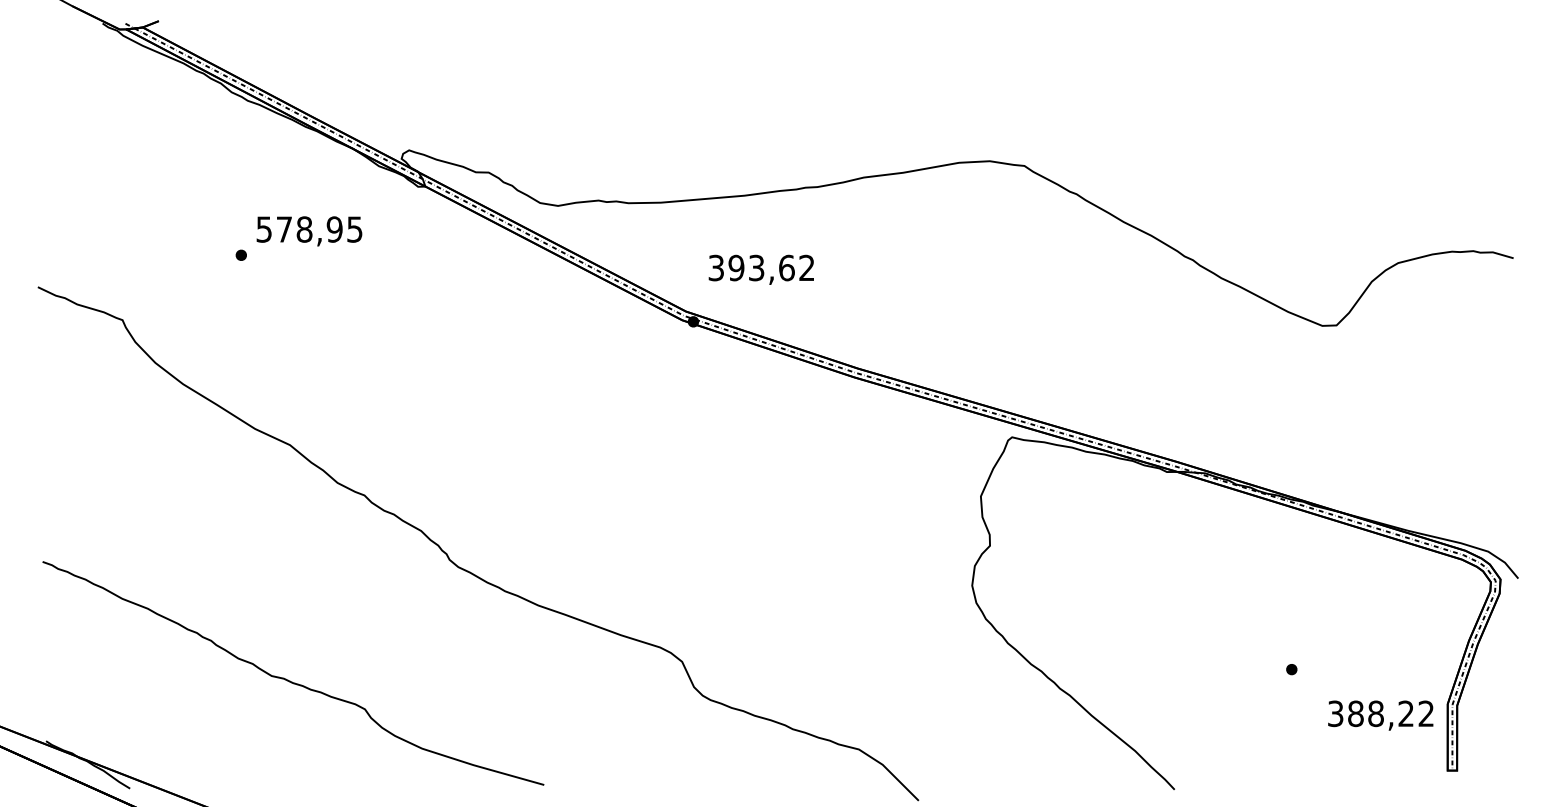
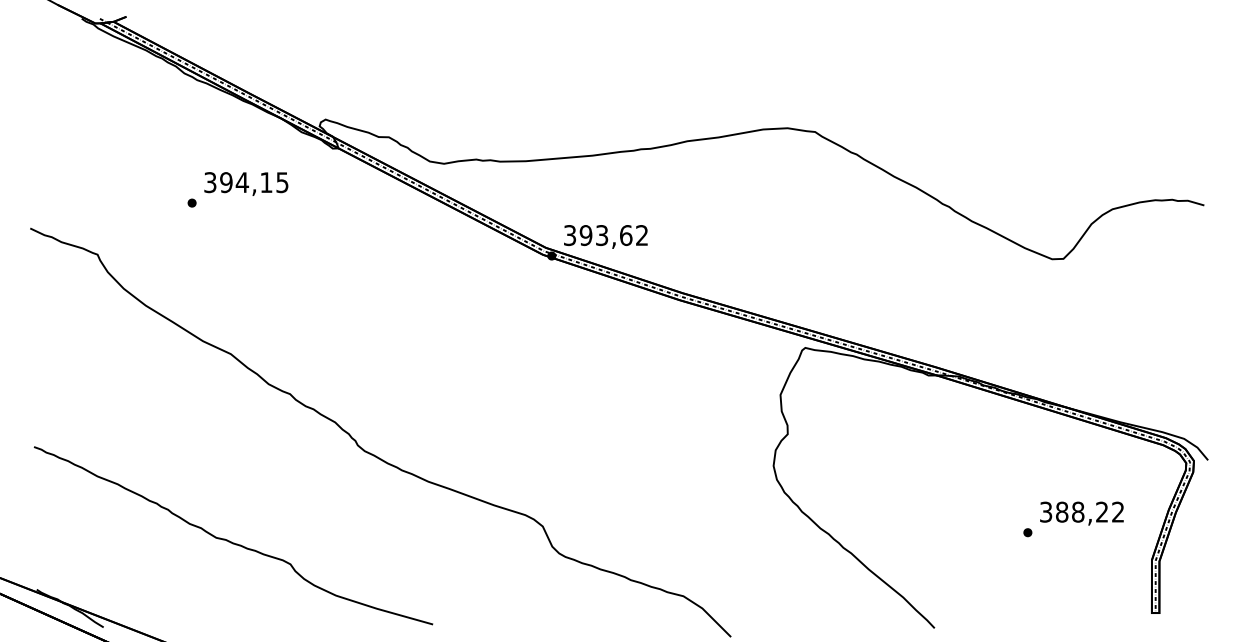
text: (299, 229) -> (238, 182), 578,95 -> 394,15
text: (760, 269) -> (605, 236), moved
text: (1380, 715) -> (1081, 513), moved

